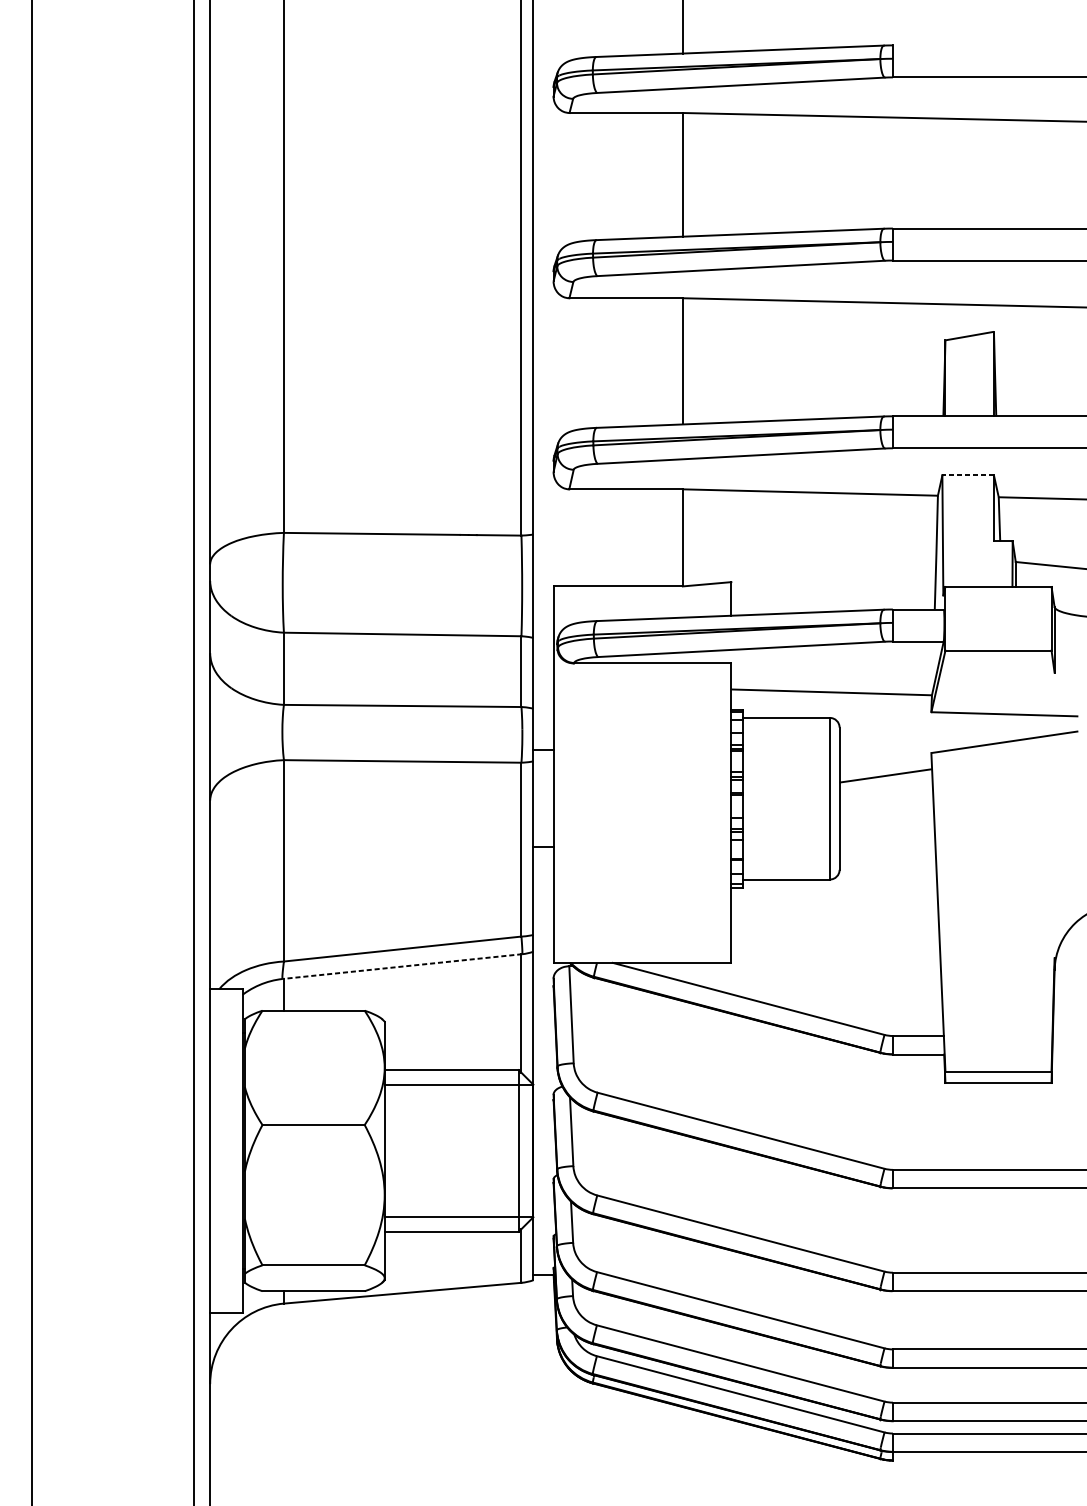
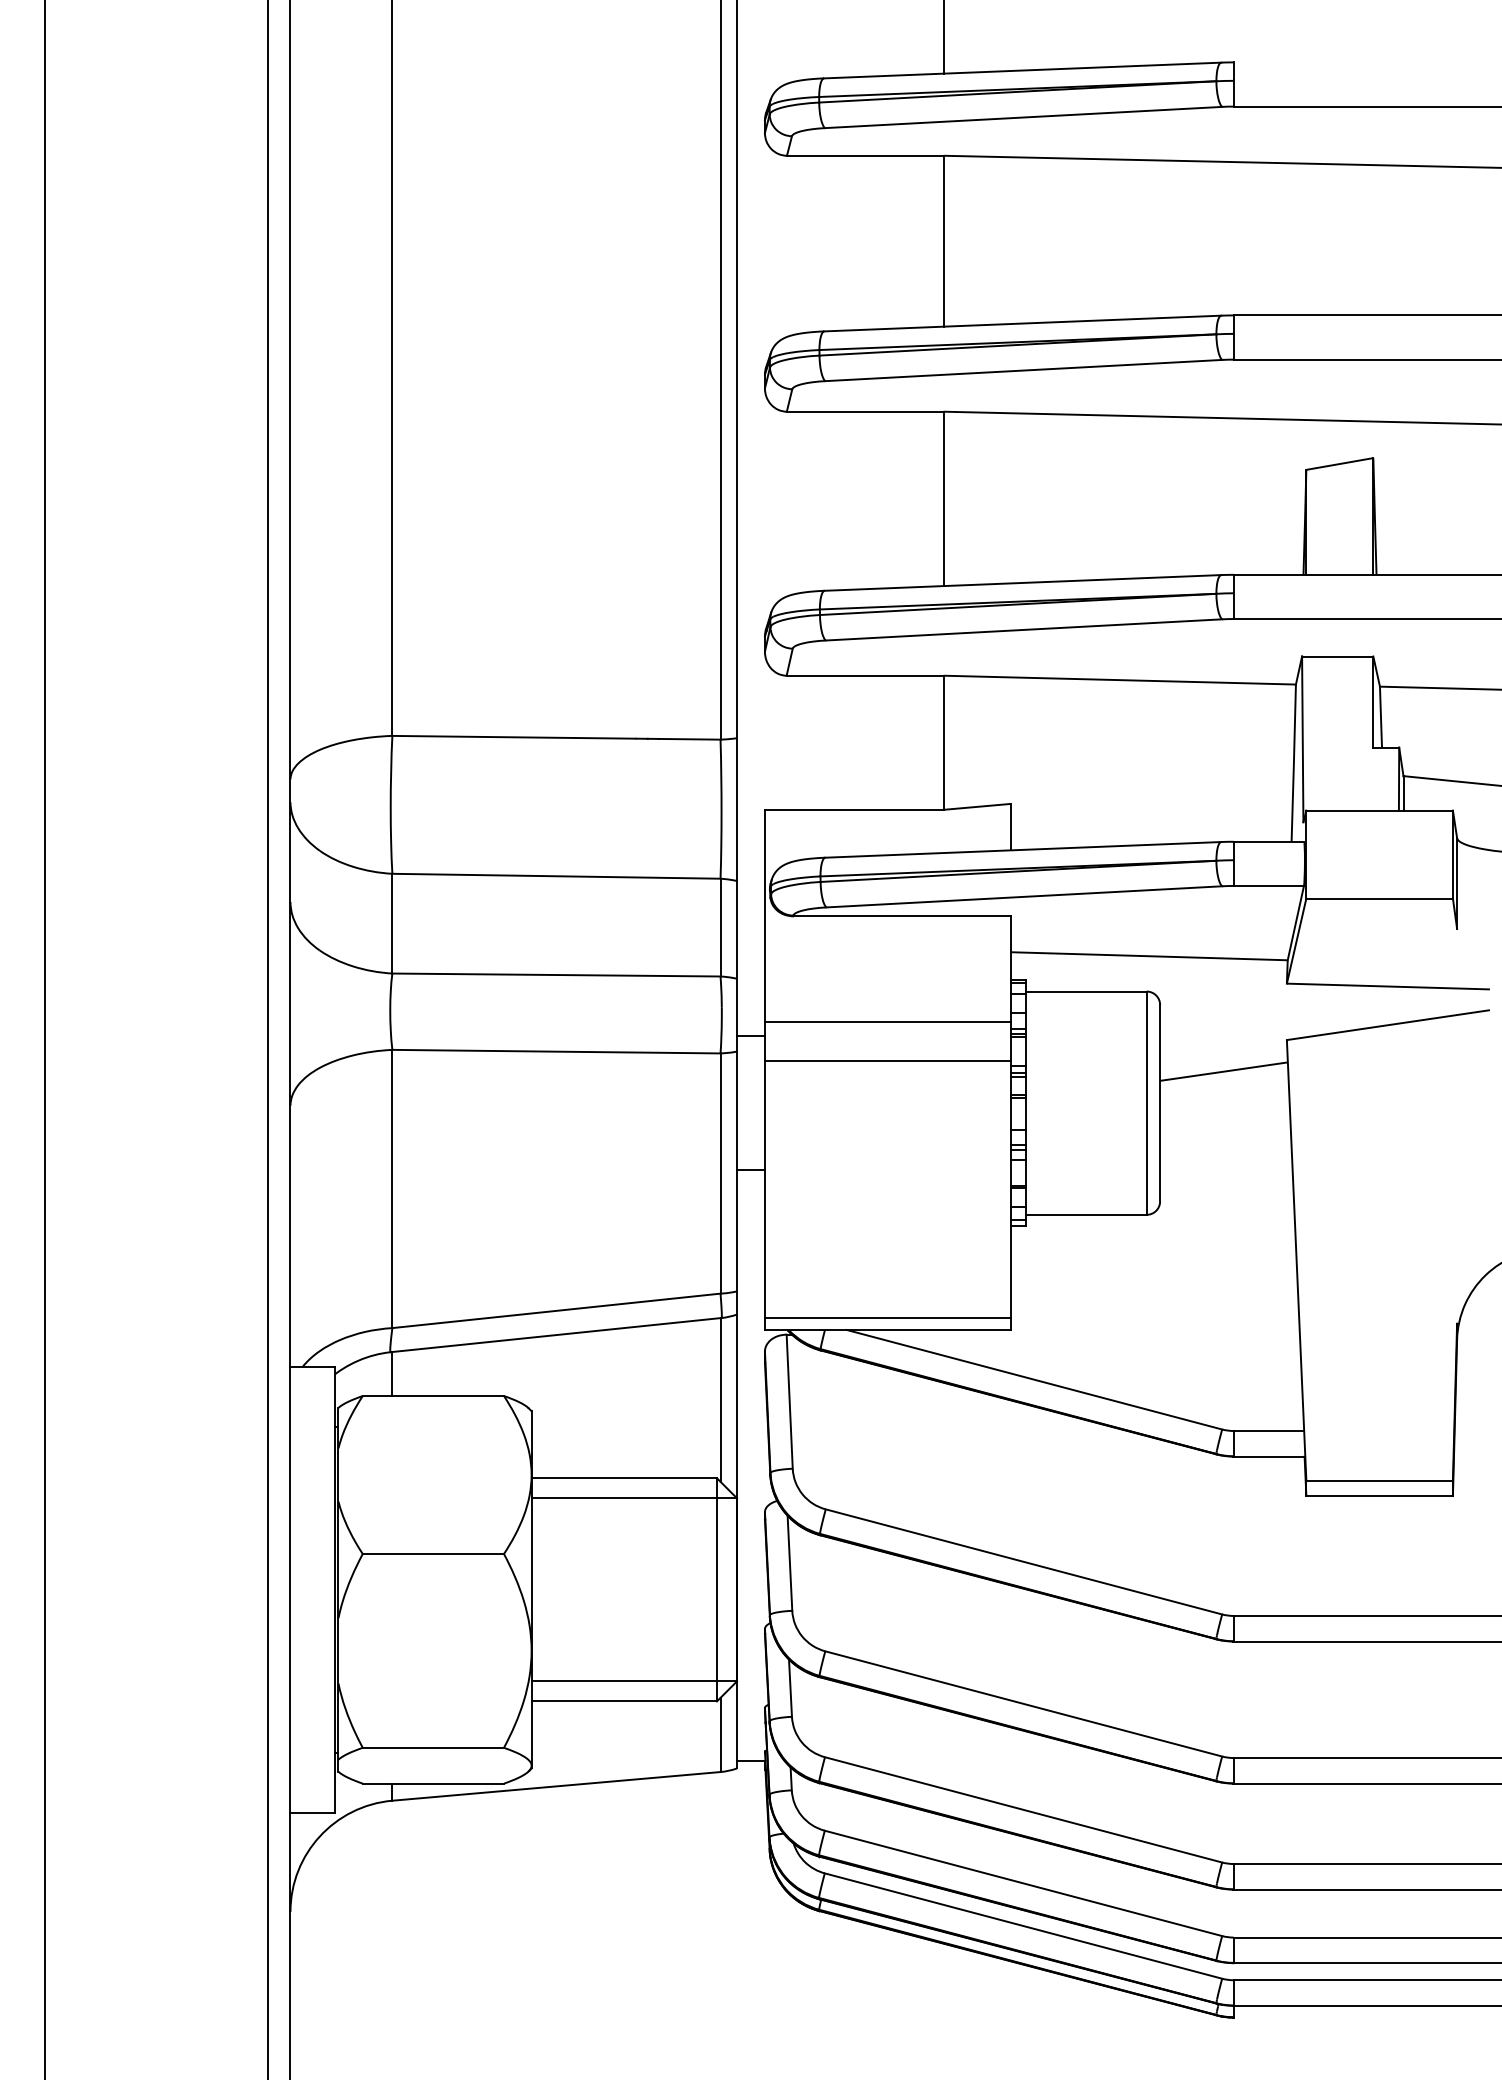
line: (968, 475) -> (1337, 656), dashed -> solid
line: (642, 740) -> (887, 1022), added
line: (642, 767) -> (887, 1060), added
line: (642, 953) -> (887, 1317), added
line: (401, 966) -> (555, 1335), dashed -> solid

